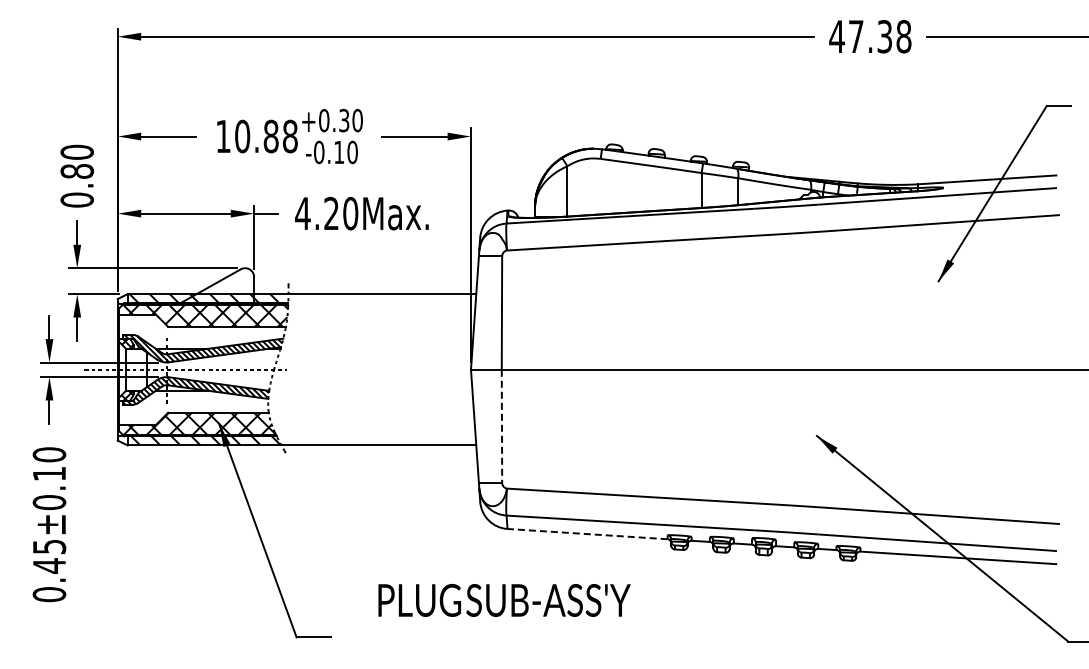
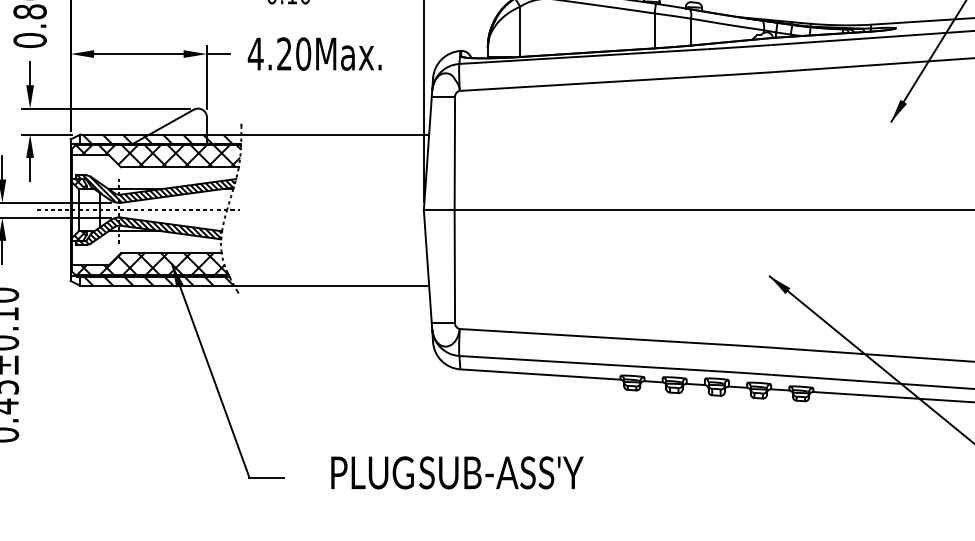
line: (501, 426) -> (454, 266), dashed -> solid
line: (587, 534) -> (540, 374), dashed -> solid
text: (504, 600) -> (457, 472), moved

